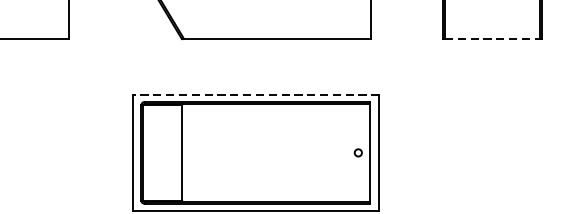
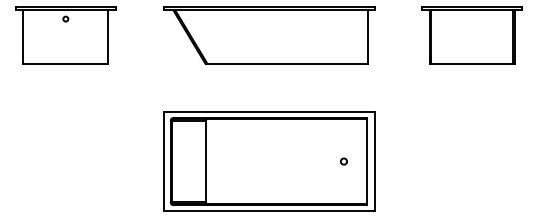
line: (493, 38) -> (472, 63), dashed -> solid
line: (256, 94) -> (269, 111), dashed -> solid
circle: (357, 152) -> (343, 161), moved

